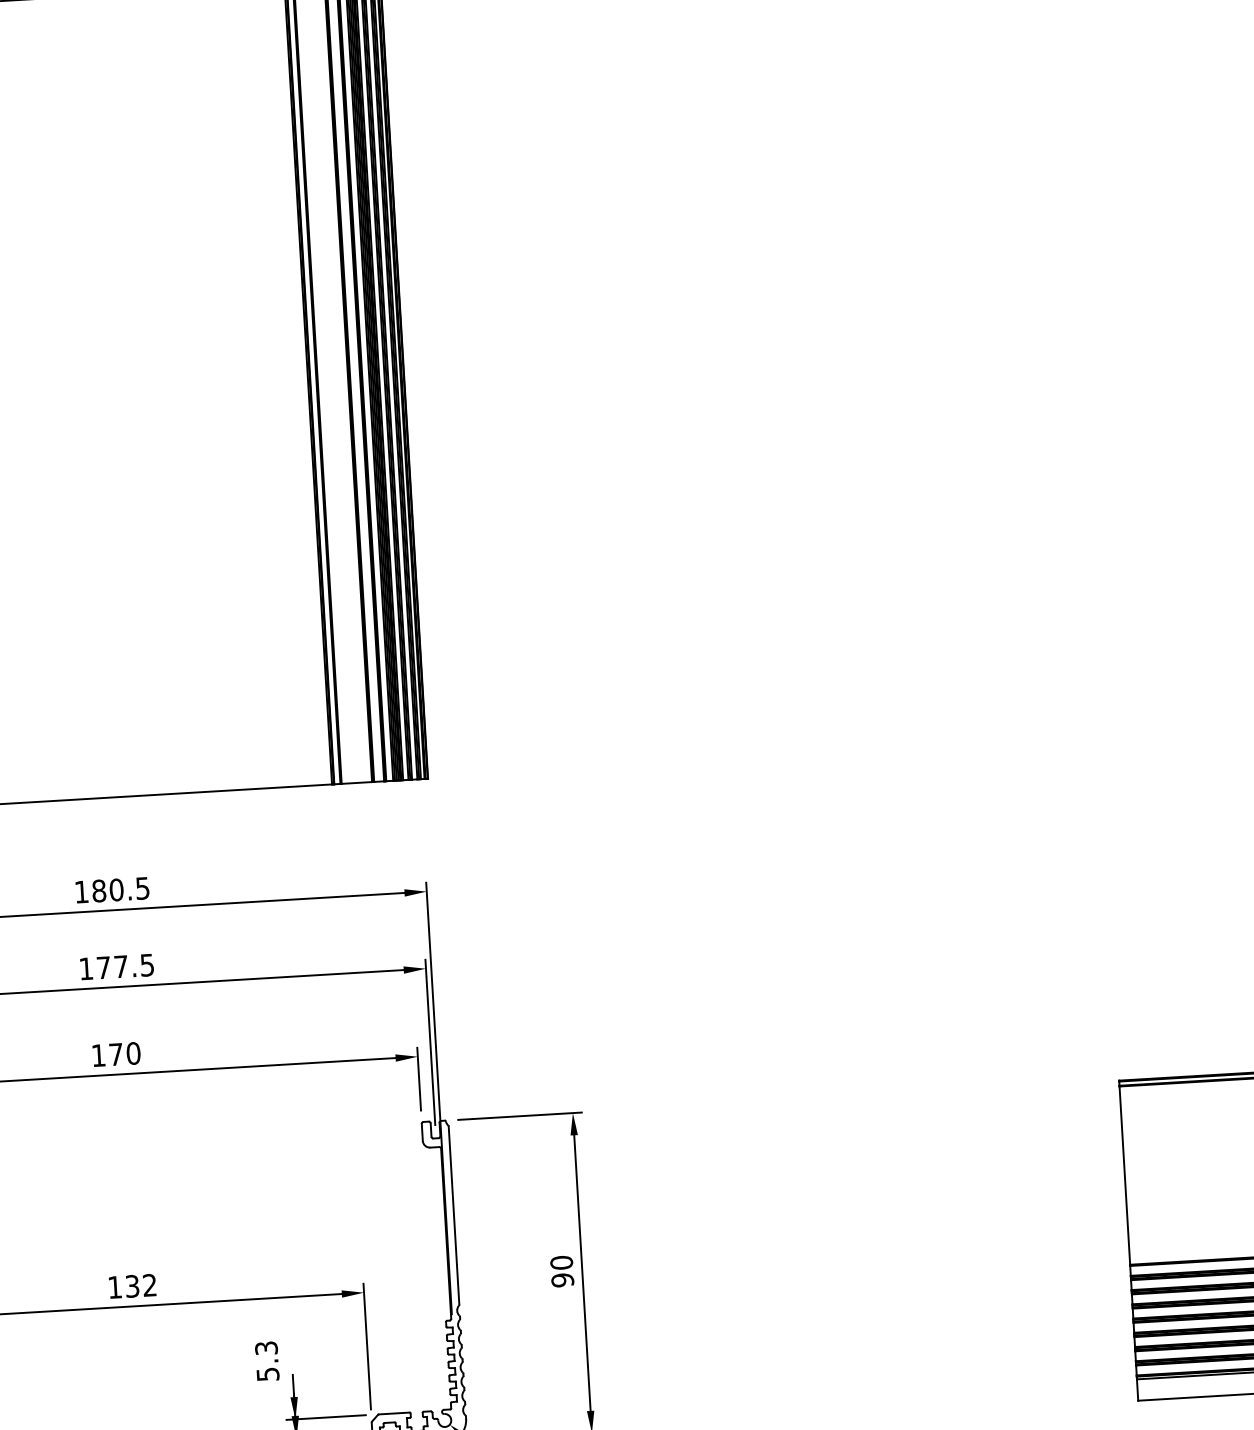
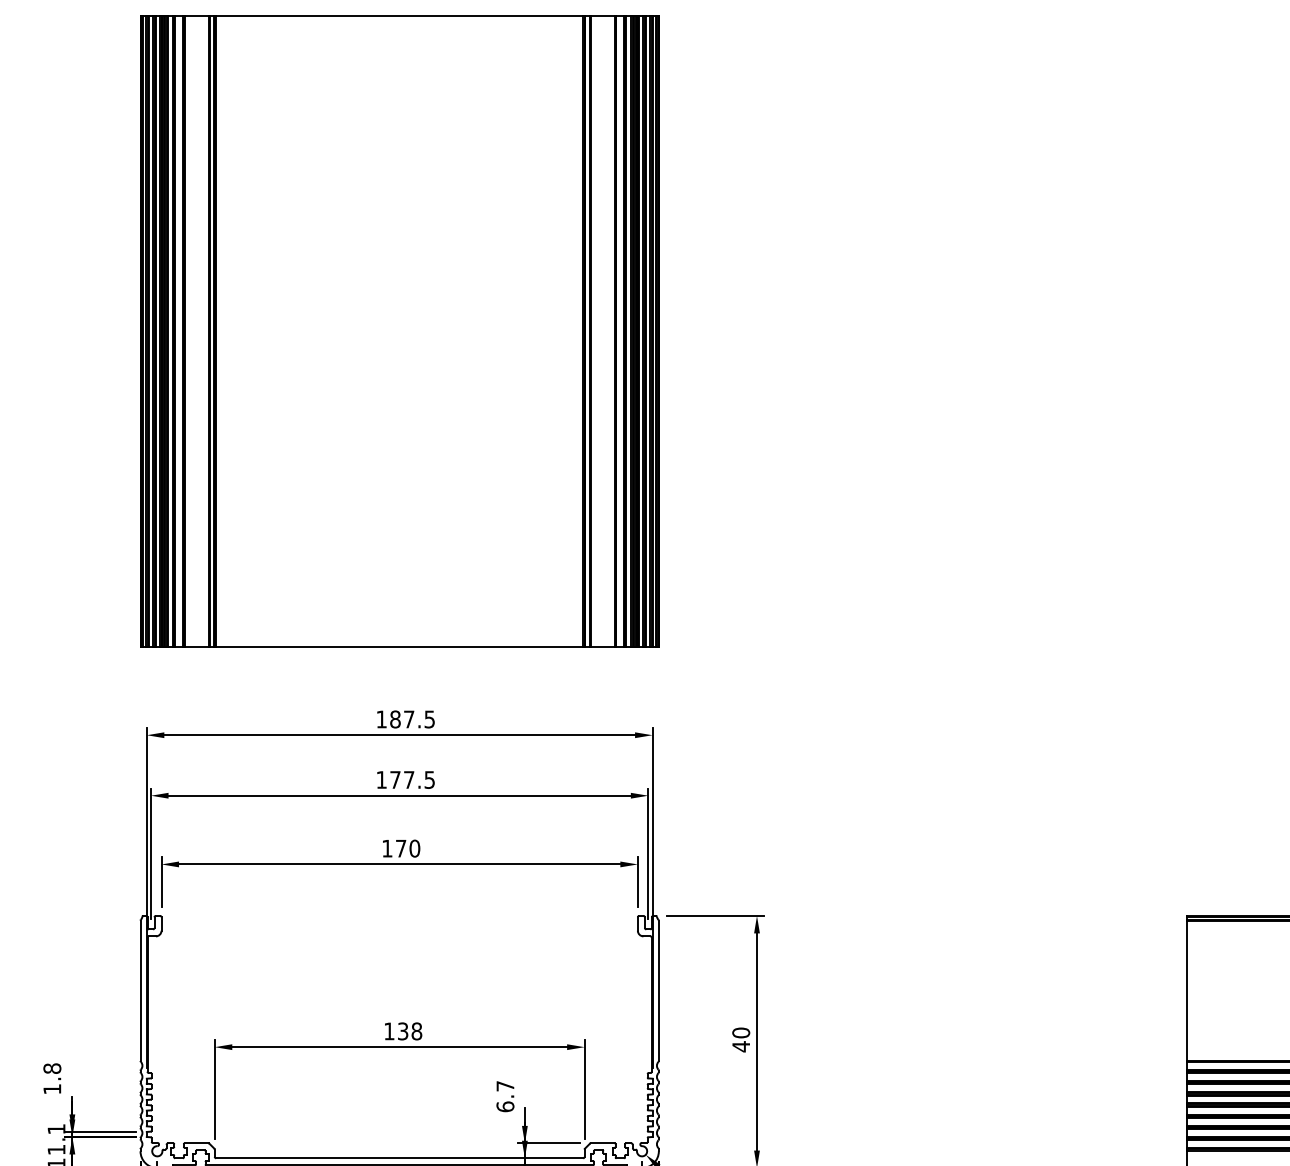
text: (115, 890) -> (408, 719), 180.5 -> 187.5
text: (563, 1280) -> (741, 1046), 90 -> 40
text: (149, 1285) -> (416, 1031), 132 -> 138
text: (267, 1361) -> (505, 1096), 5.3 -> 6.7

